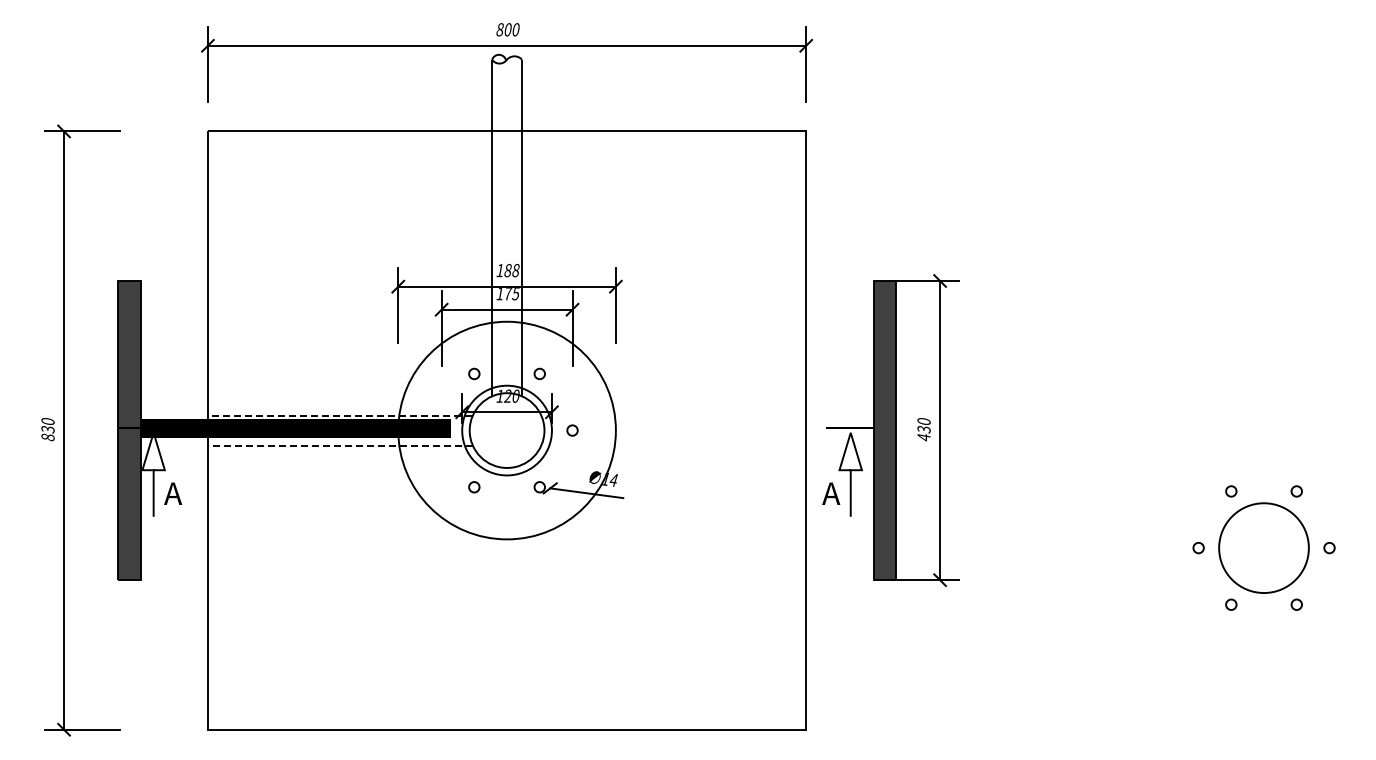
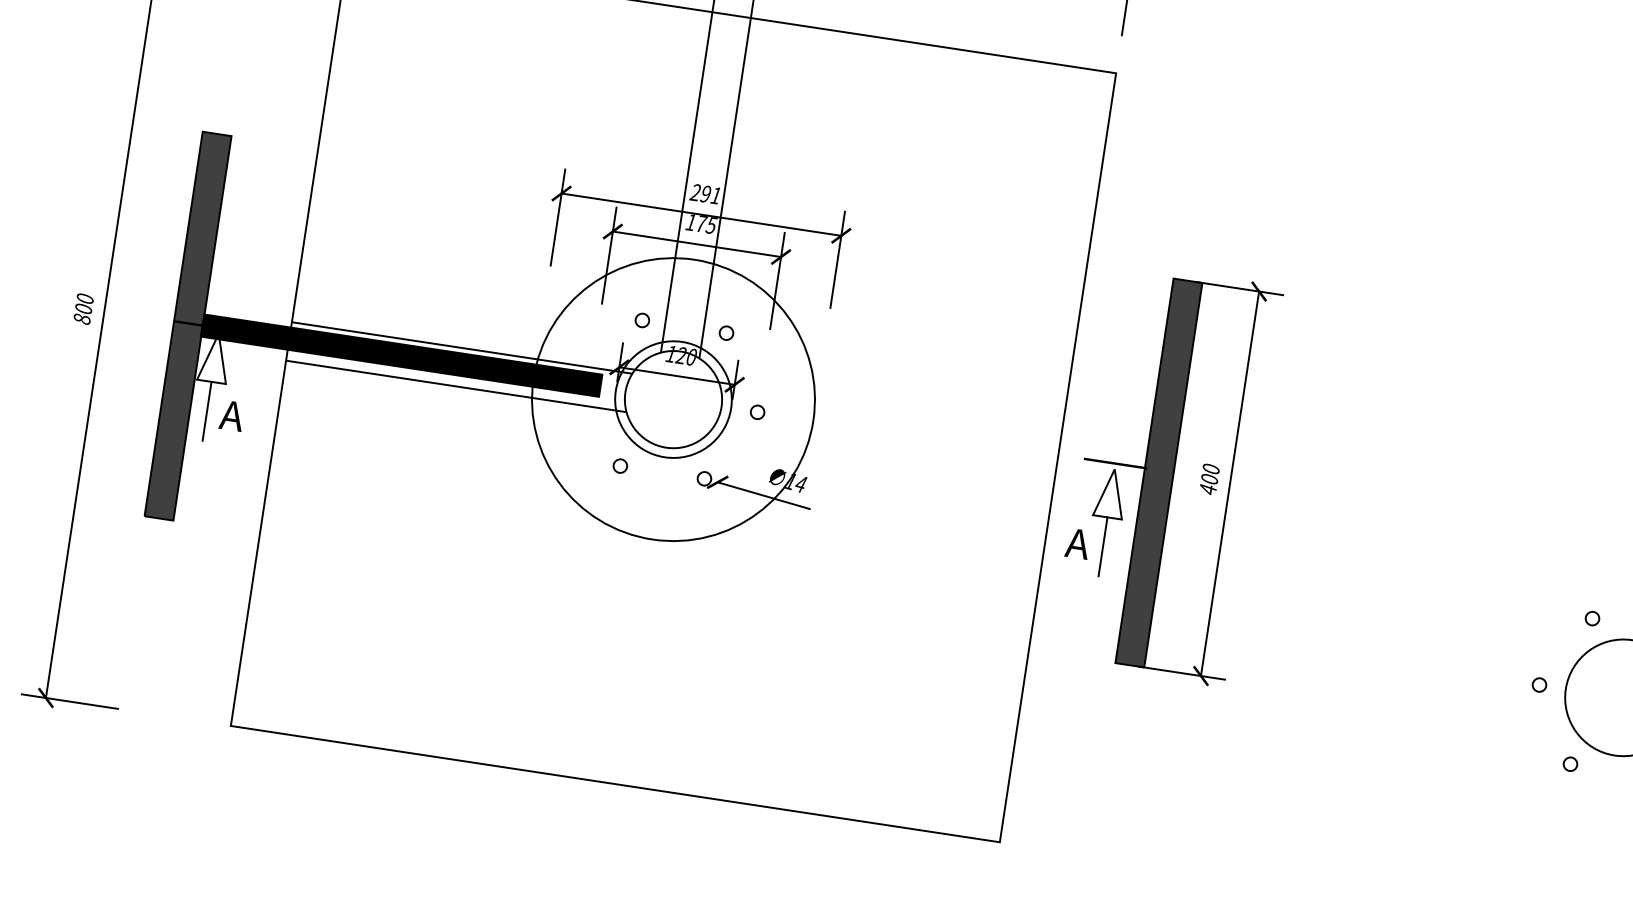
text: (507, 270) -> (705, 193), 188 -> 291
line: (339, 415) -> (461, 347), dashed -> solid
text: (47, 429) -> (83, 308), 830 -> 800
text: (923, 429) -> (1208, 479), 430 -> 400
line: (339, 445) -> (455, 386), dashed -> solid

